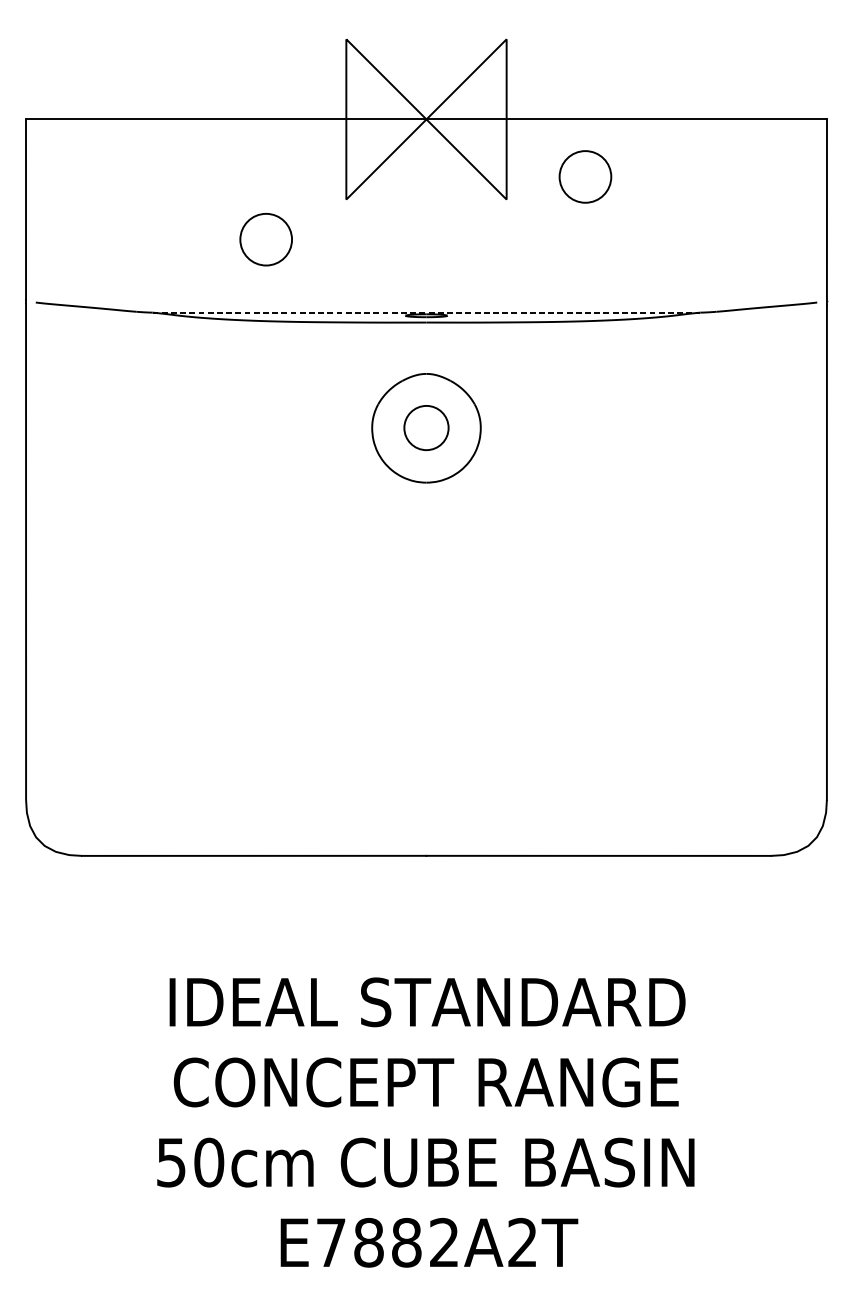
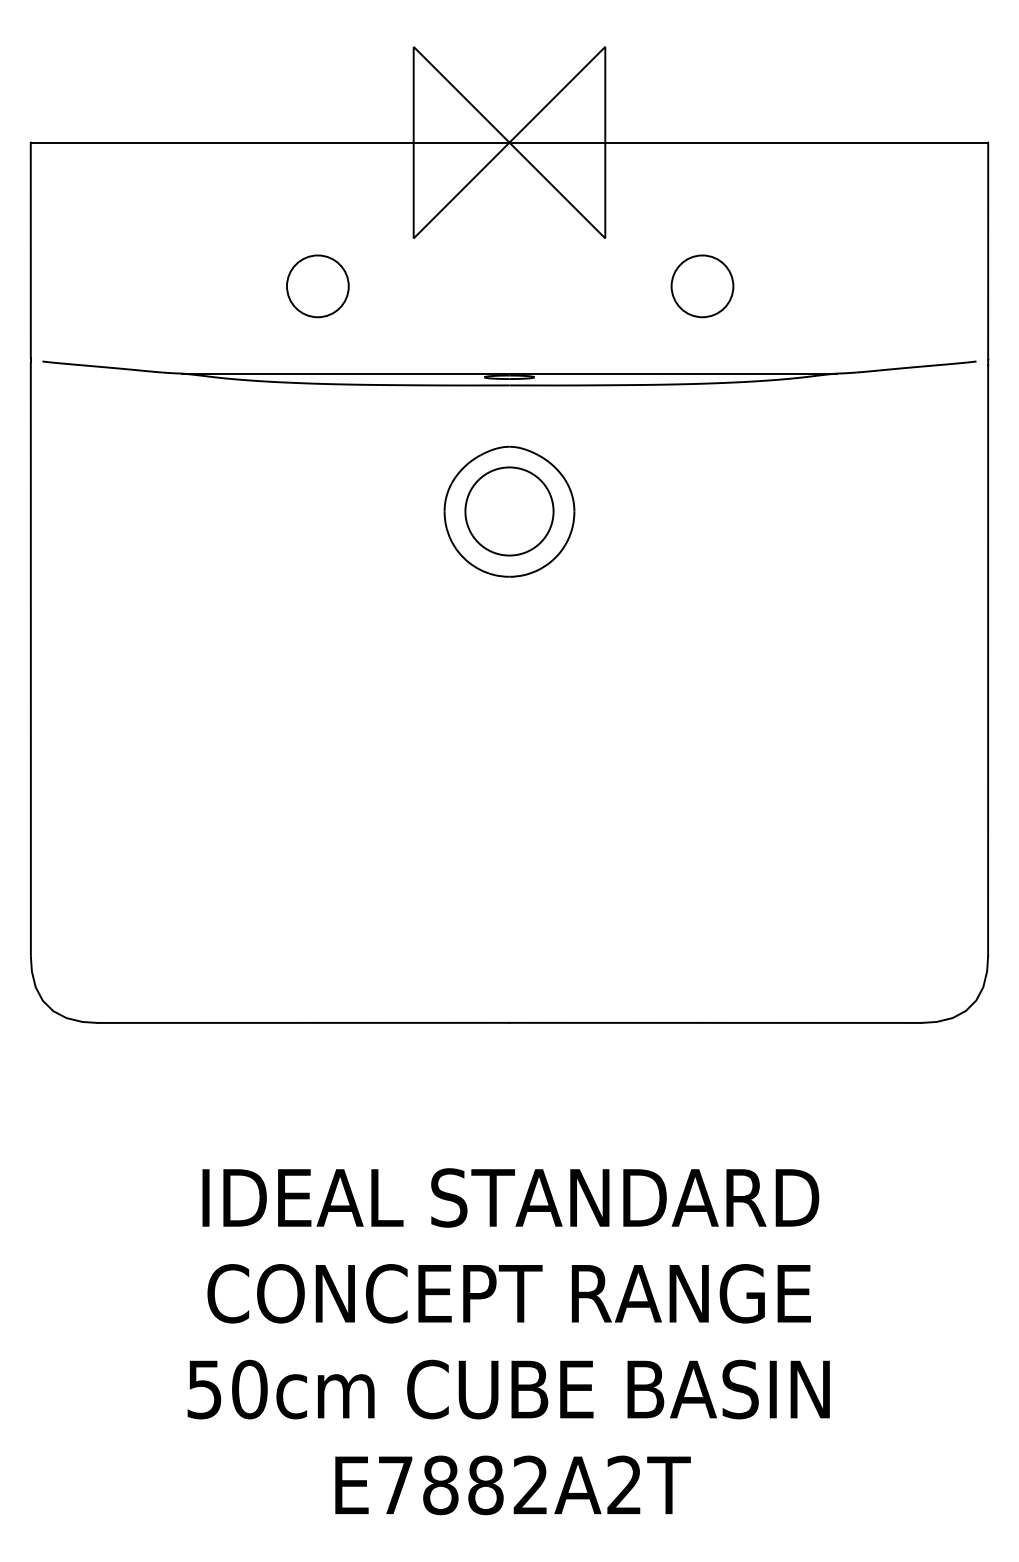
part: (585, 177) -> (702, 286), moved
line: (426, 312) -> (509, 373), dashed -> solid
circle: (426, 428) -> (509, 511), size x1.67

